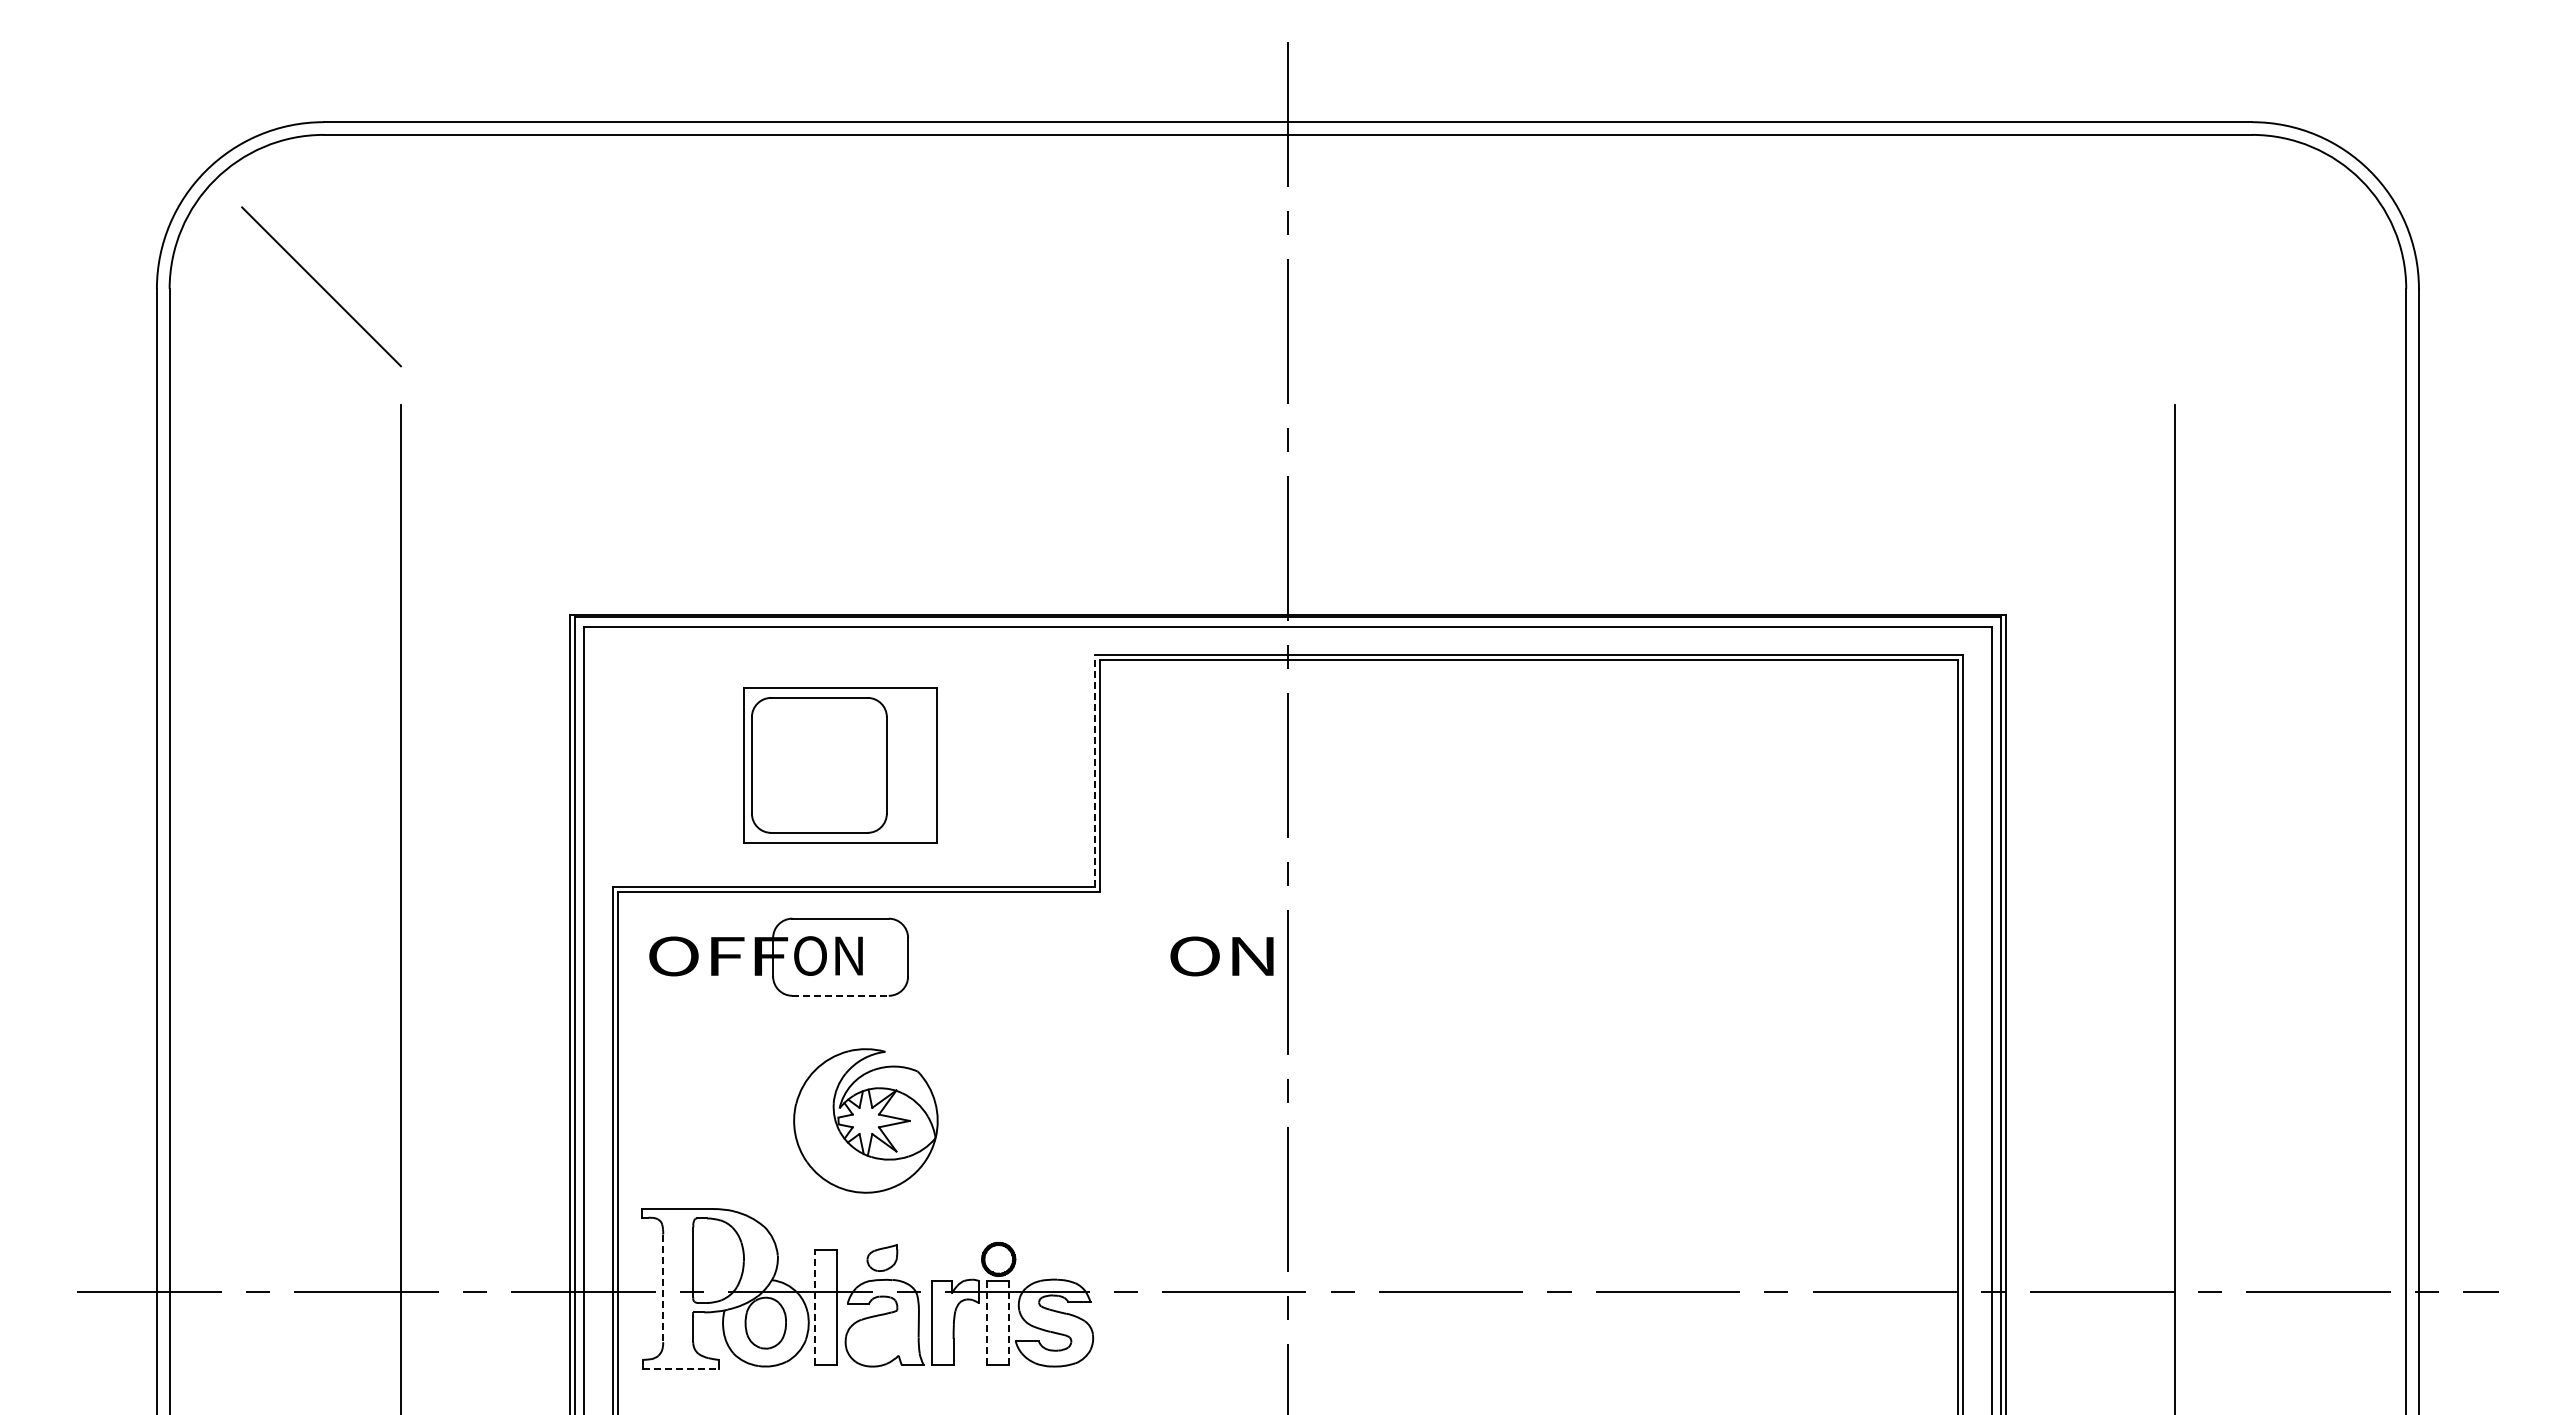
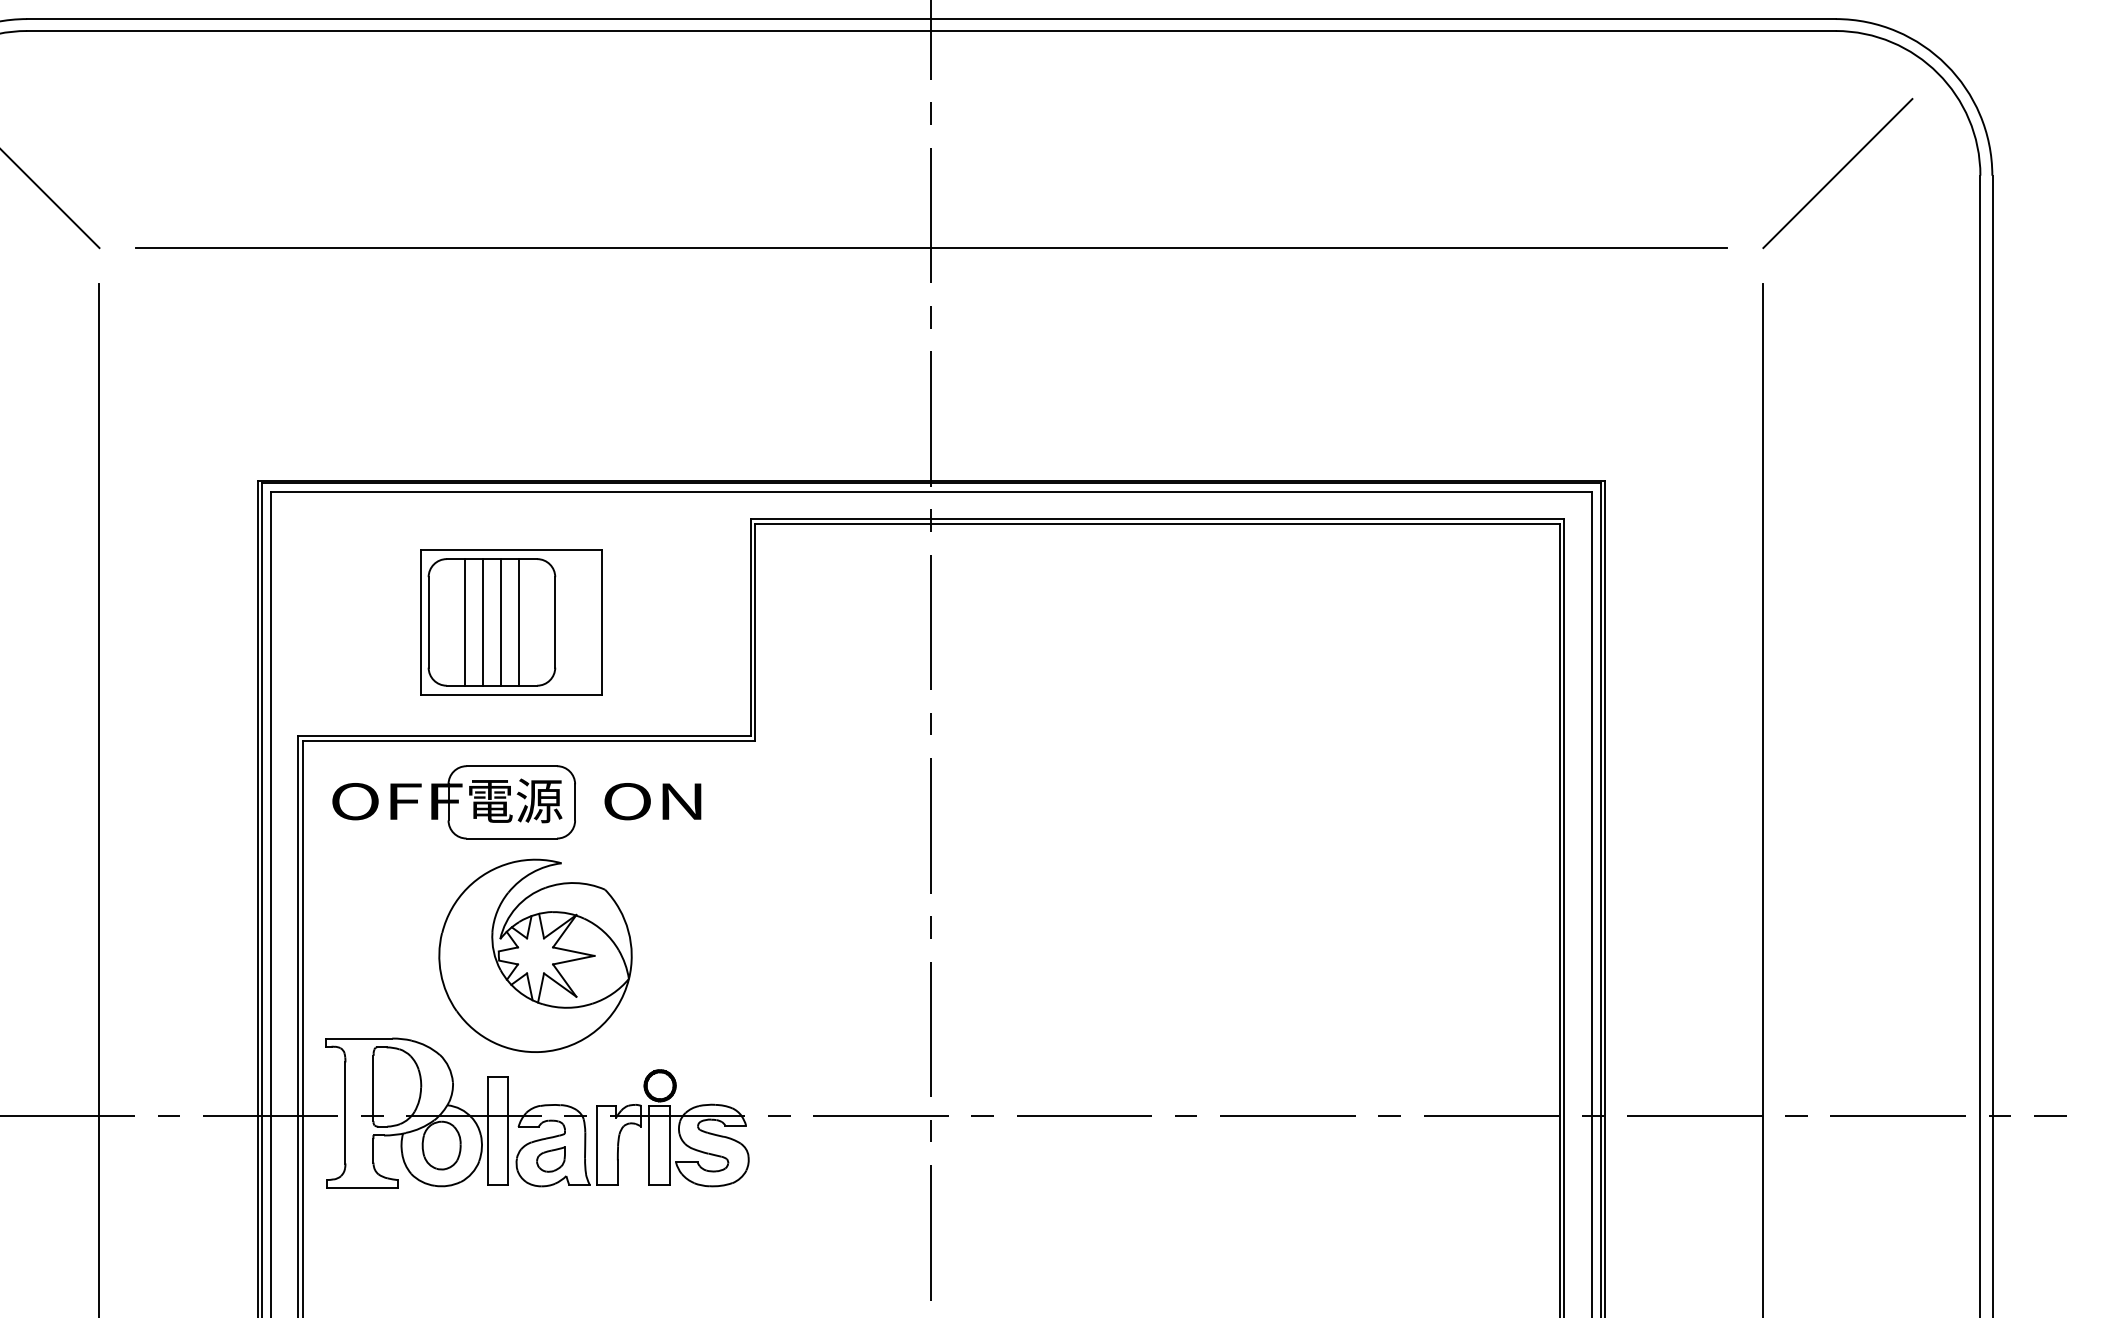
line: (2253, 286) -> (1837, 173), added
line: (1287, 366) -> (931, 248), added
line: (790, 764) -> (464, 621), added
line: (809, 764) -> (482, 621), added
line: (829, 764) -> (501, 621), added
line: (848, 764) -> (519, 621), added
line: (1095, 771) -> (750, 628), dashed -> solid
text: (844, 955) -> (515, 800), ON -> 電源
text: (1221, 956) -> (652, 801), moved
line: (841, 995) -> (512, 838), dashed -> solid
part: (865, 1120) -> (535, 955), size x1.43
part: (882, 1257) -> (551, 1159), moved
line: (663, 1288) -> (345, 1113), dashed -> solid
line: (814, 1306) -> (487, 1129), dashed -> solid
line: (986, 1323) -> (648, 1145), dashed -> solid
line: (1008, 1323) -> (669, 1145), dashed -> solid
line: (681, 1368) -> (362, 1188), dashed -> solid

